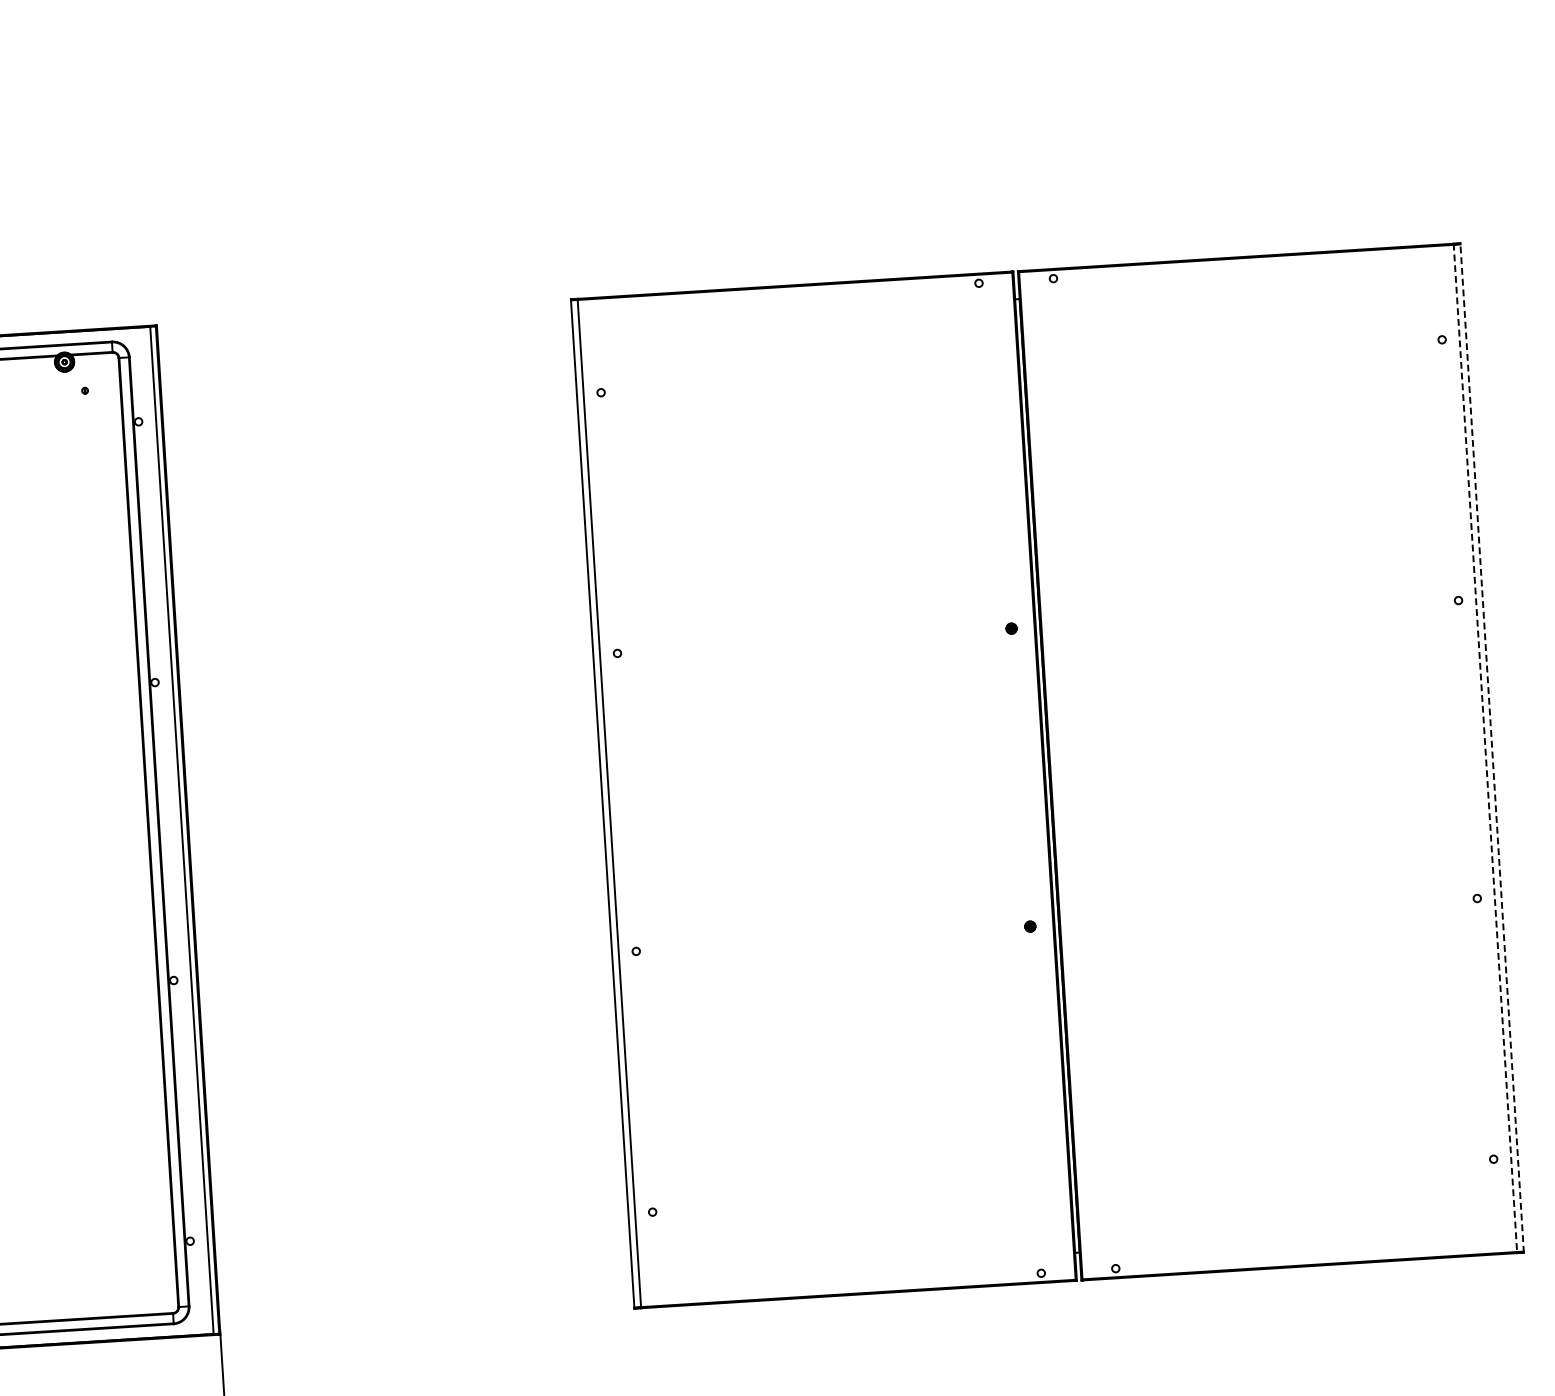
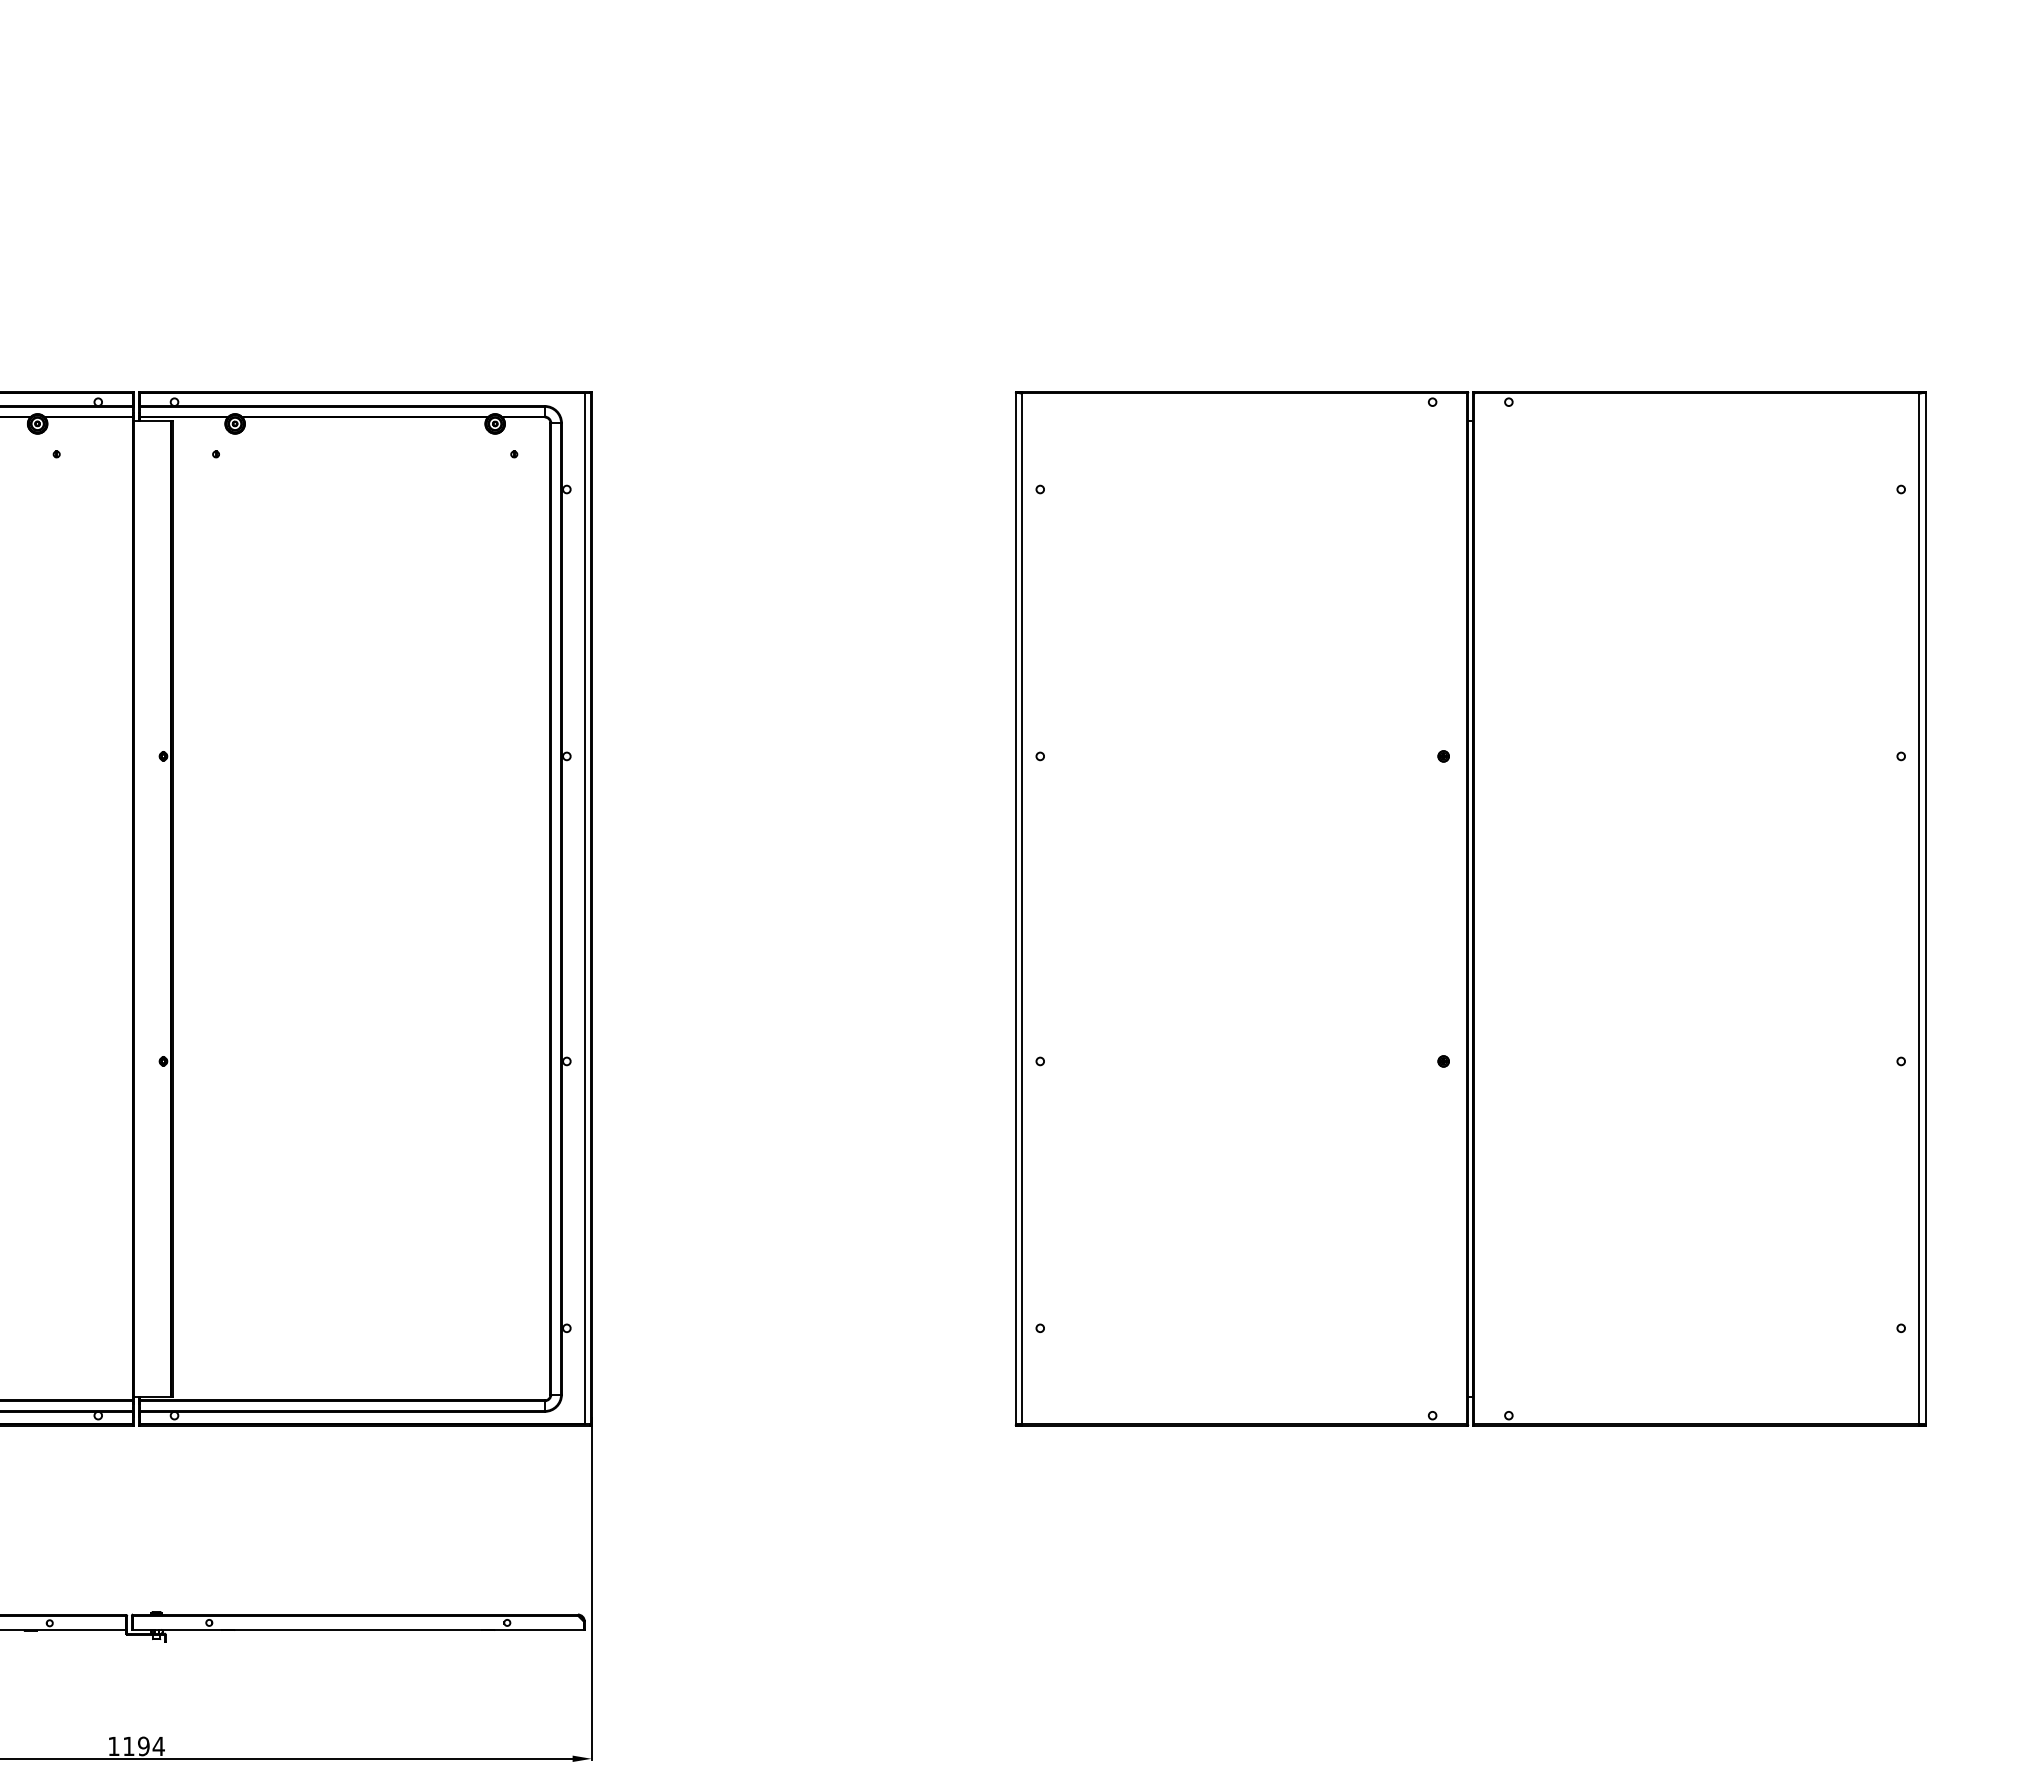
line: (1485, 747) -> (1919, 908), dashed -> solid
line: (1492, 747) -> (1926, 908), dashed -> solid

